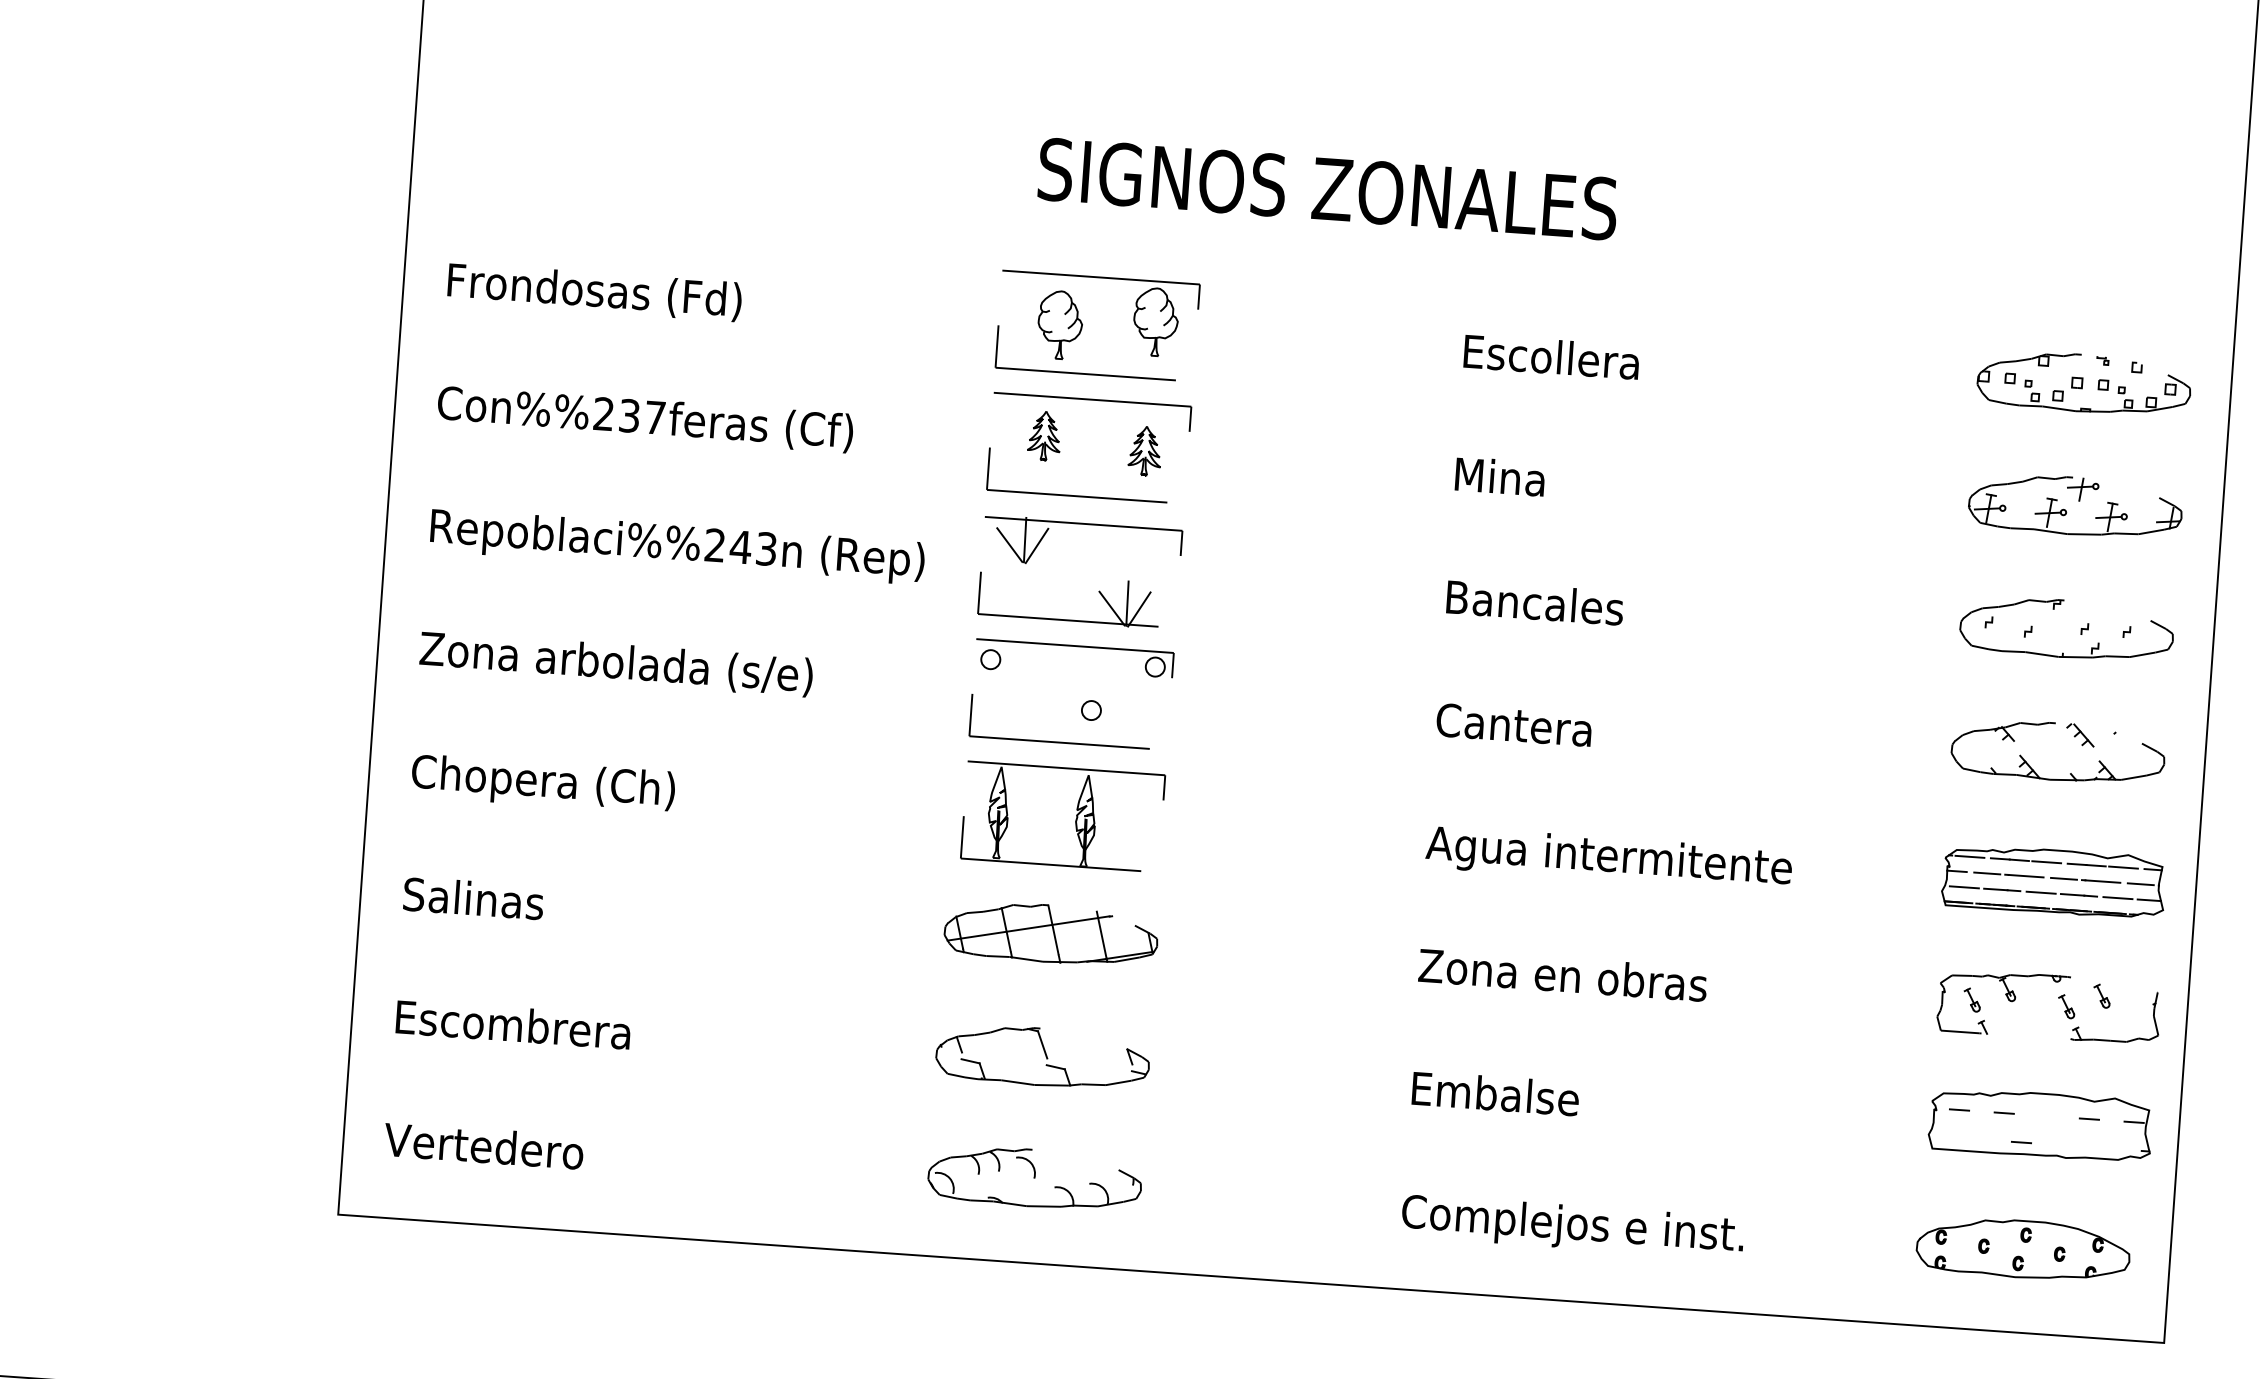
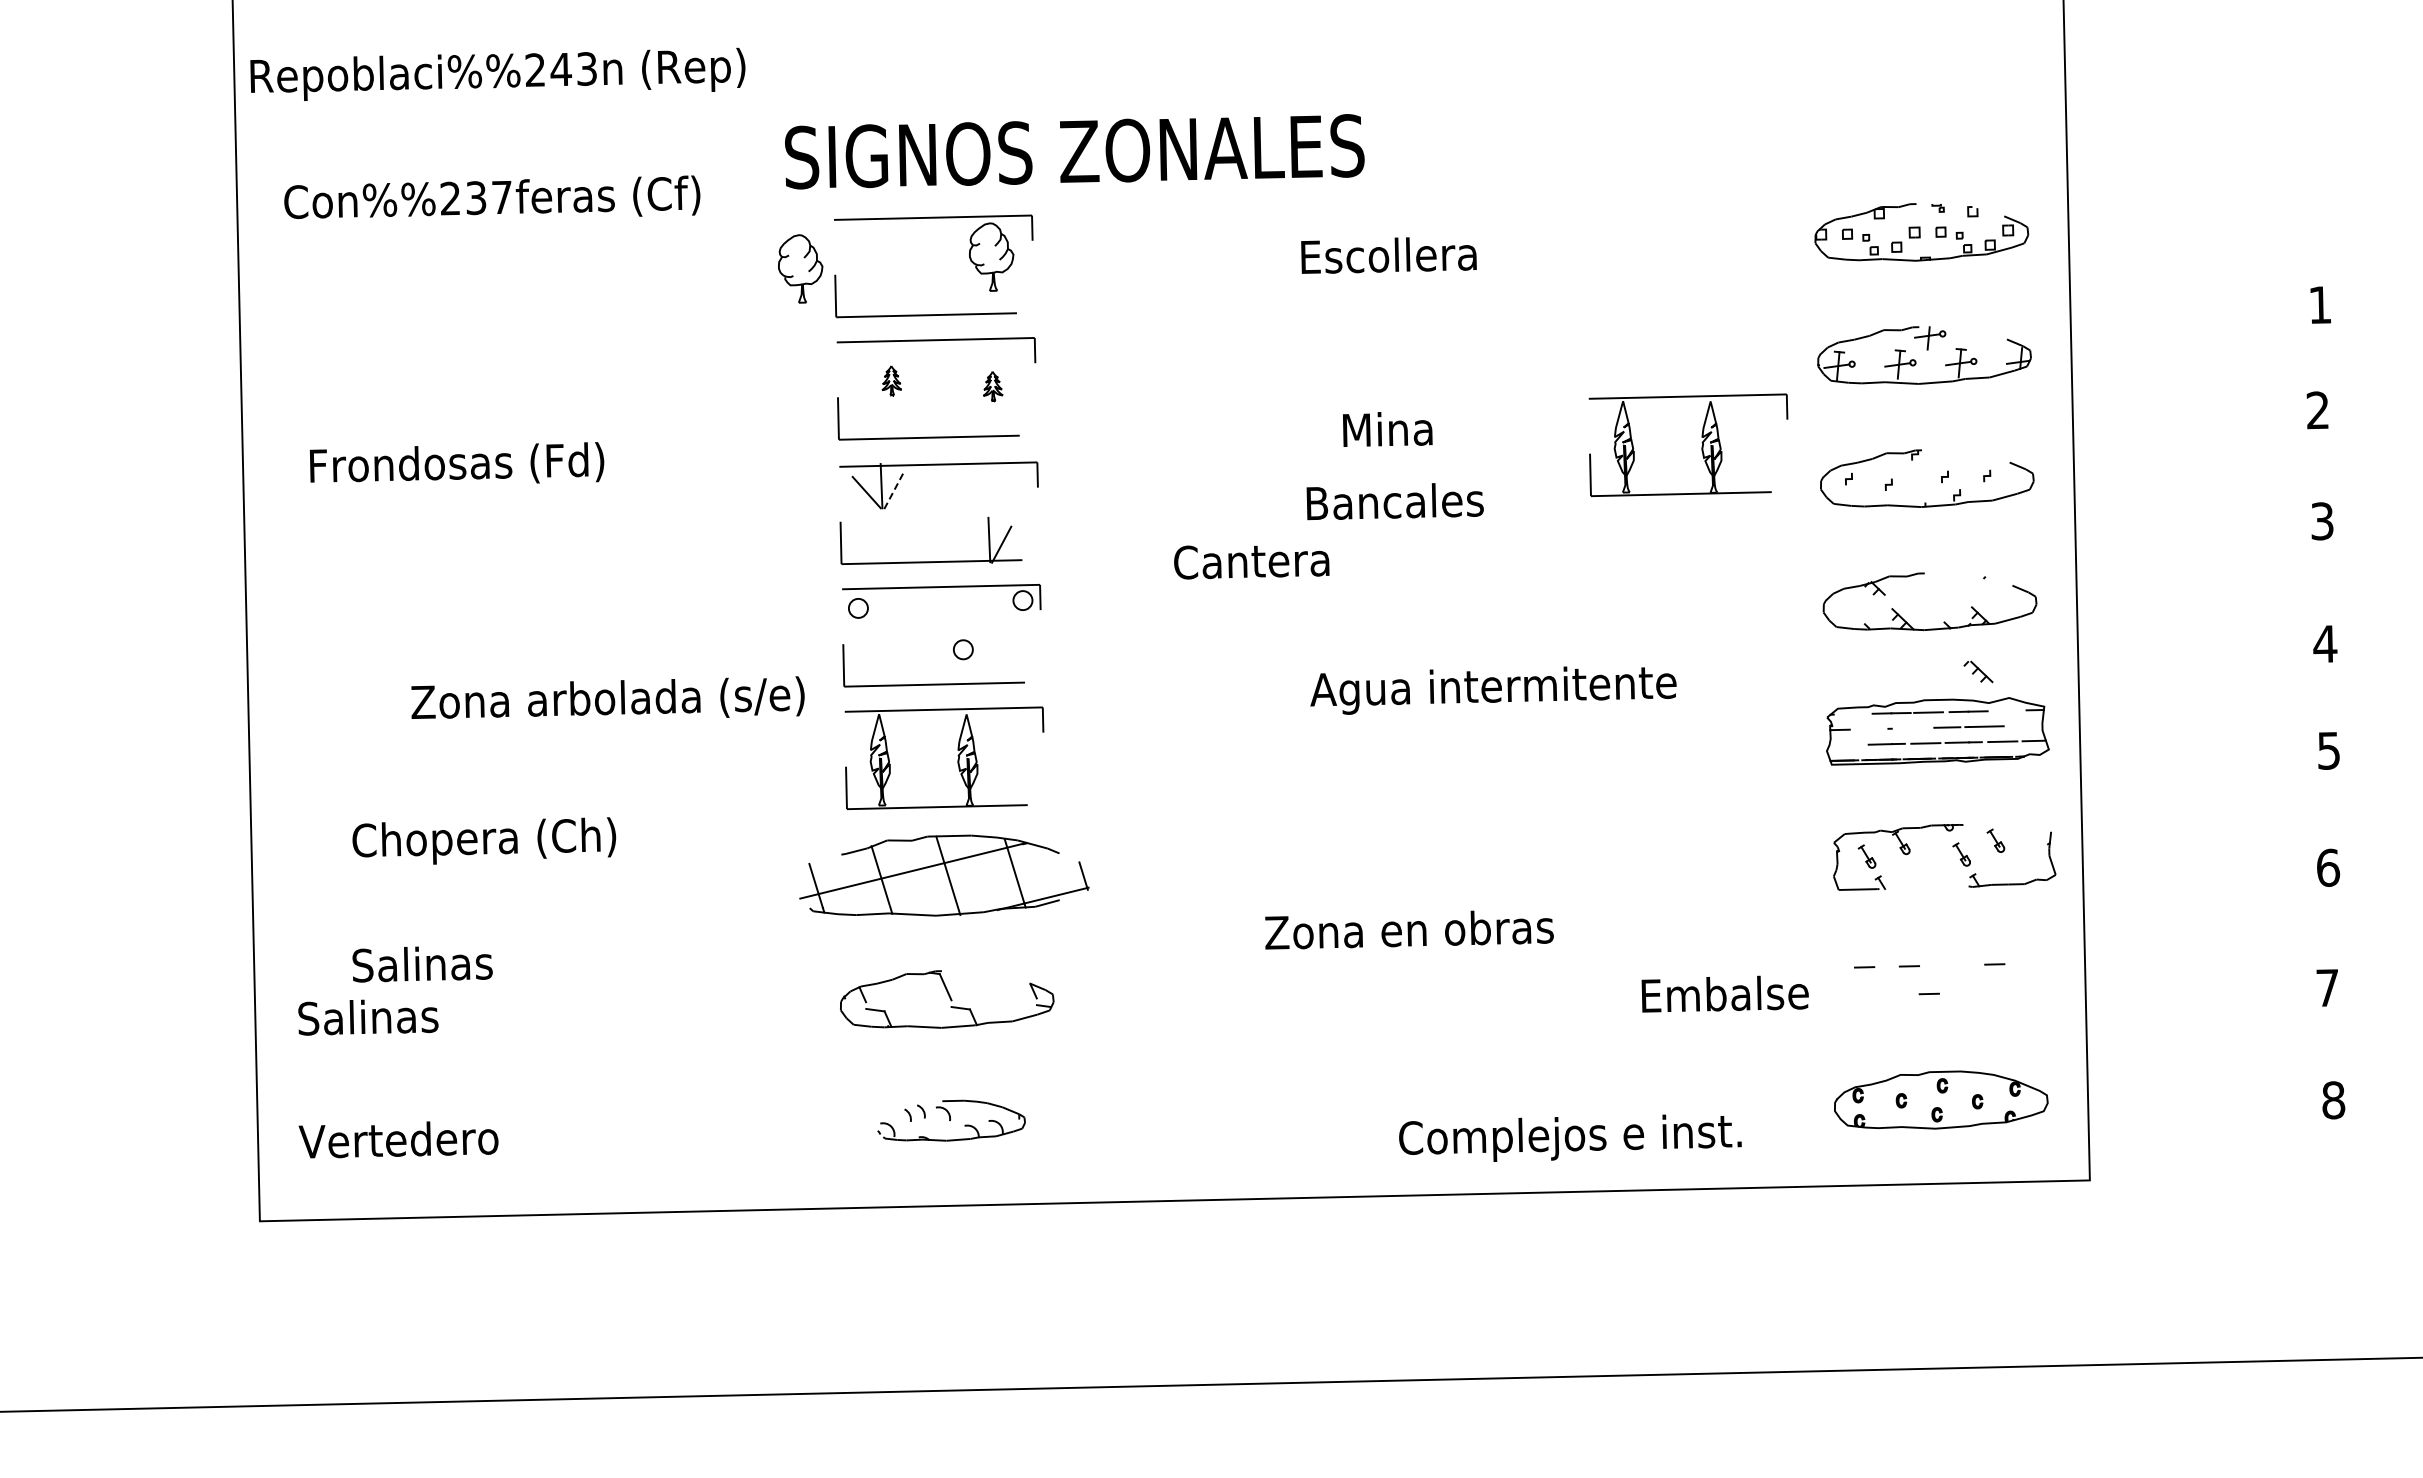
text: (1327, 188) -> (1074, 151), moved
text: (594, 289) -> (456, 462), moved
part: (1060, 324) -> (800, 268), moved
text: (645, 415) -> (492, 196), moved
part: (1044, 435) -> (891, 380), size x0.6
part: (1144, 451) -> (992, 386), size x0.6
text: (1499, 476) -> (1387, 429), moved
text: (677, 545) -> (497, 73), moved
line: (1037, 545) -> (894, 490), solid -> dashed
part: (1845, 576) -> (1701, 446), added
line: (1112, 607) -> (974, 545), removed
text: (616, 661) -> (607, 697), moved
text: (1513, 726) -> (1251, 562), moved
part: (2080, 734) -> (1978, 671), moved
text: (543, 782) -> (484, 840), moved
line: (1969, 856) -> (1851, 713), removed
text: (1609, 859) -> (1493, 690), moved
line: (2123, 867) -> (2005, 710), removed
line: (1987, 872) -> (1870, 728), removed
line: (2025, 875) -> (1908, 727), removed
line: (2141, 883) -> (2024, 725), removed
line: (1964, 886) -> (1848, 744), removed
text: (473, 898) -> (422, 964), moved
part: (1050, 933) -> (943, 875), size x1.4
text: (1563, 974) -> (1409, 929), moved
text: (513, 1025) -> (416, 1016), Escombrera -> Salinas
text: (1494, 1093) -> (1724, 993), moved
part: (2041, 1124) -> (1947, 974), removed
part: (1035, 1178) -> (950, 1120), size x0.7
text: (1573, 1225) -> (1570, 1137), moved

